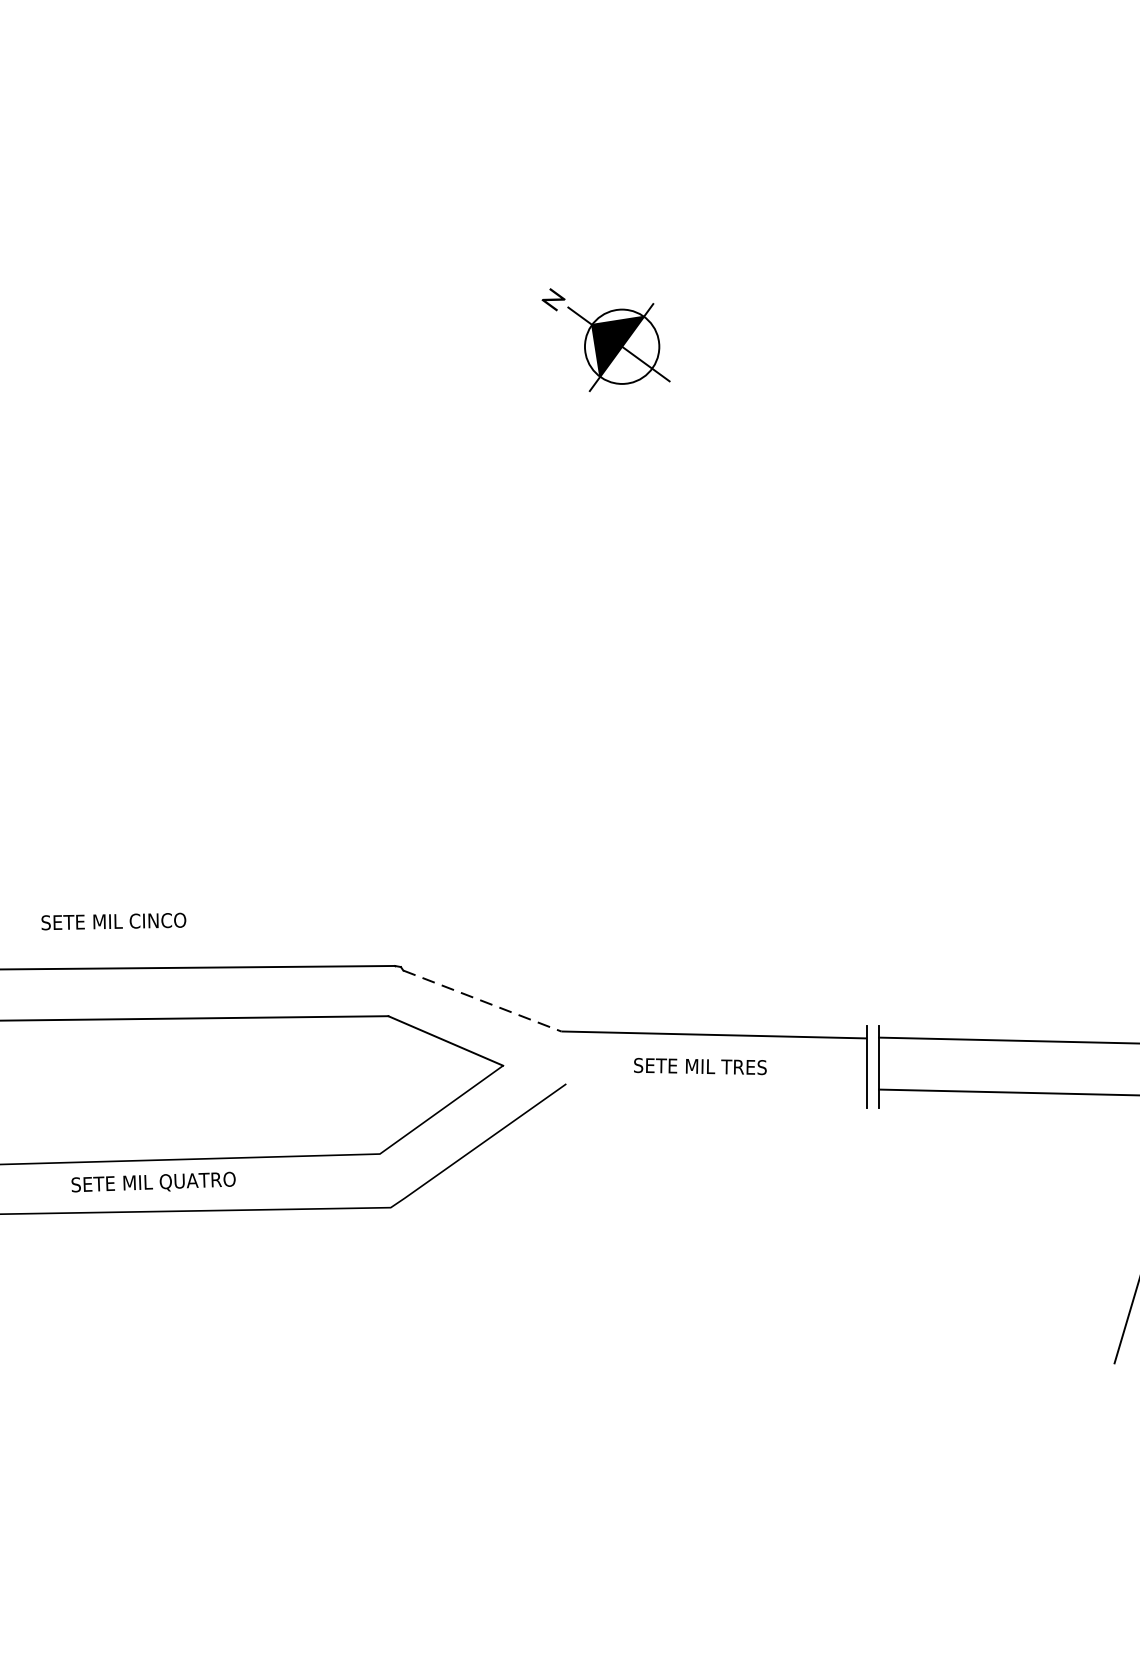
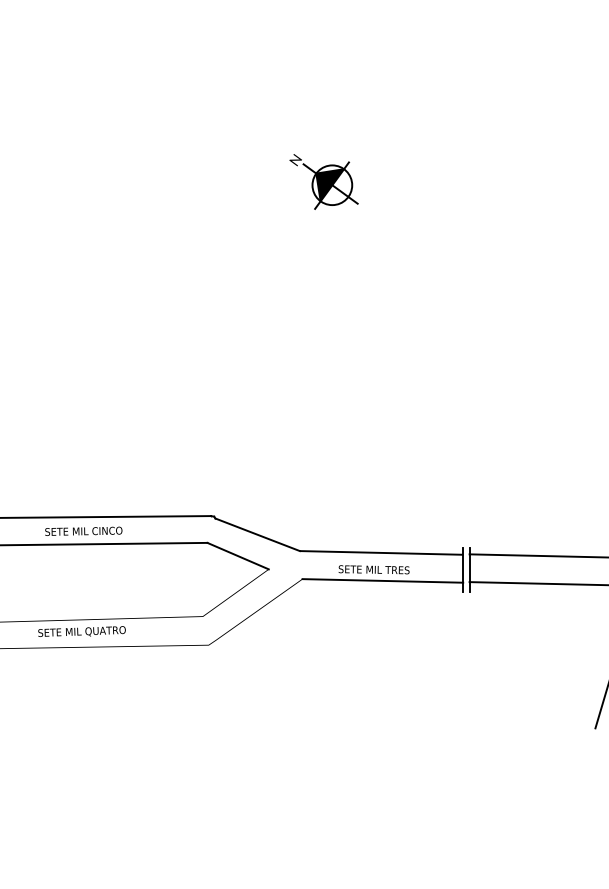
text: (113, 919) -> (83, 530), moved
line: (483, 1000) -> (258, 534), dashed -> solid
line: (716, 1086) -> (382, 580), added

